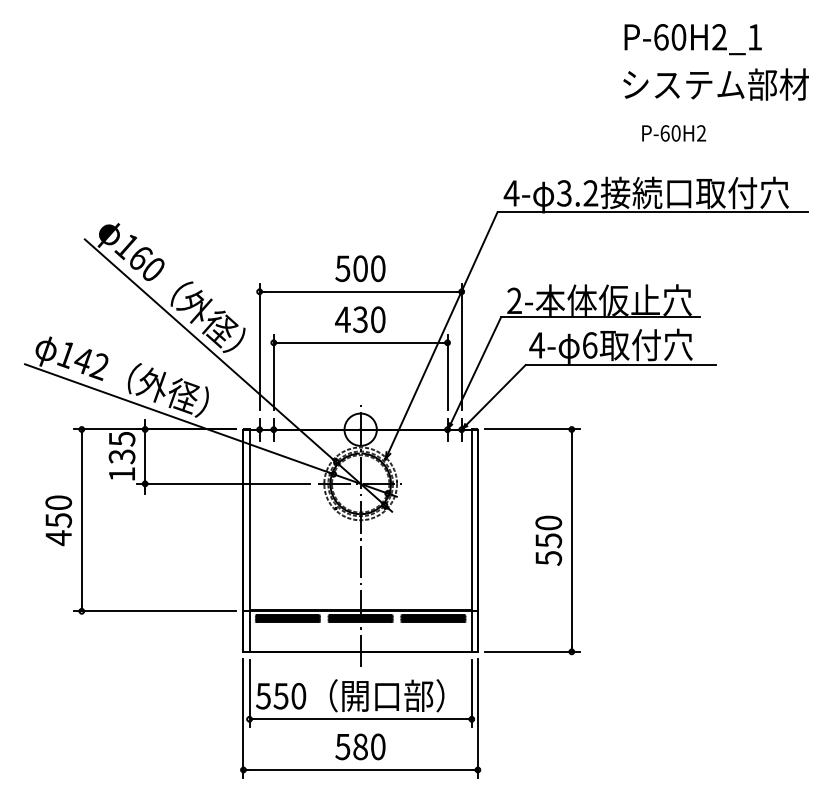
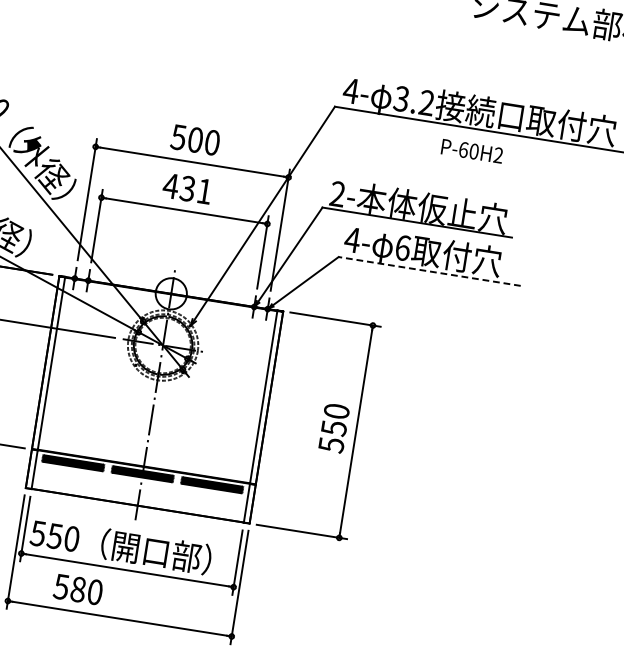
text: (674, 133) -> (472, 151), moved
text: (378, 319) -> (204, 191), 430 -> 431
line: (620, 365) -> (429, 271), solid -> dashed
text: (360, 746) -> (78, 589), moved

